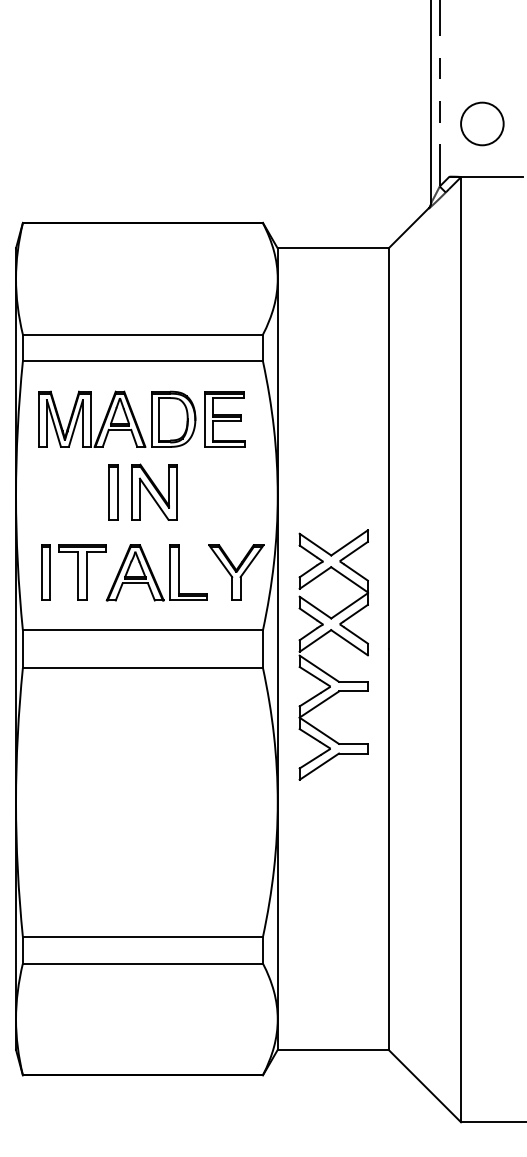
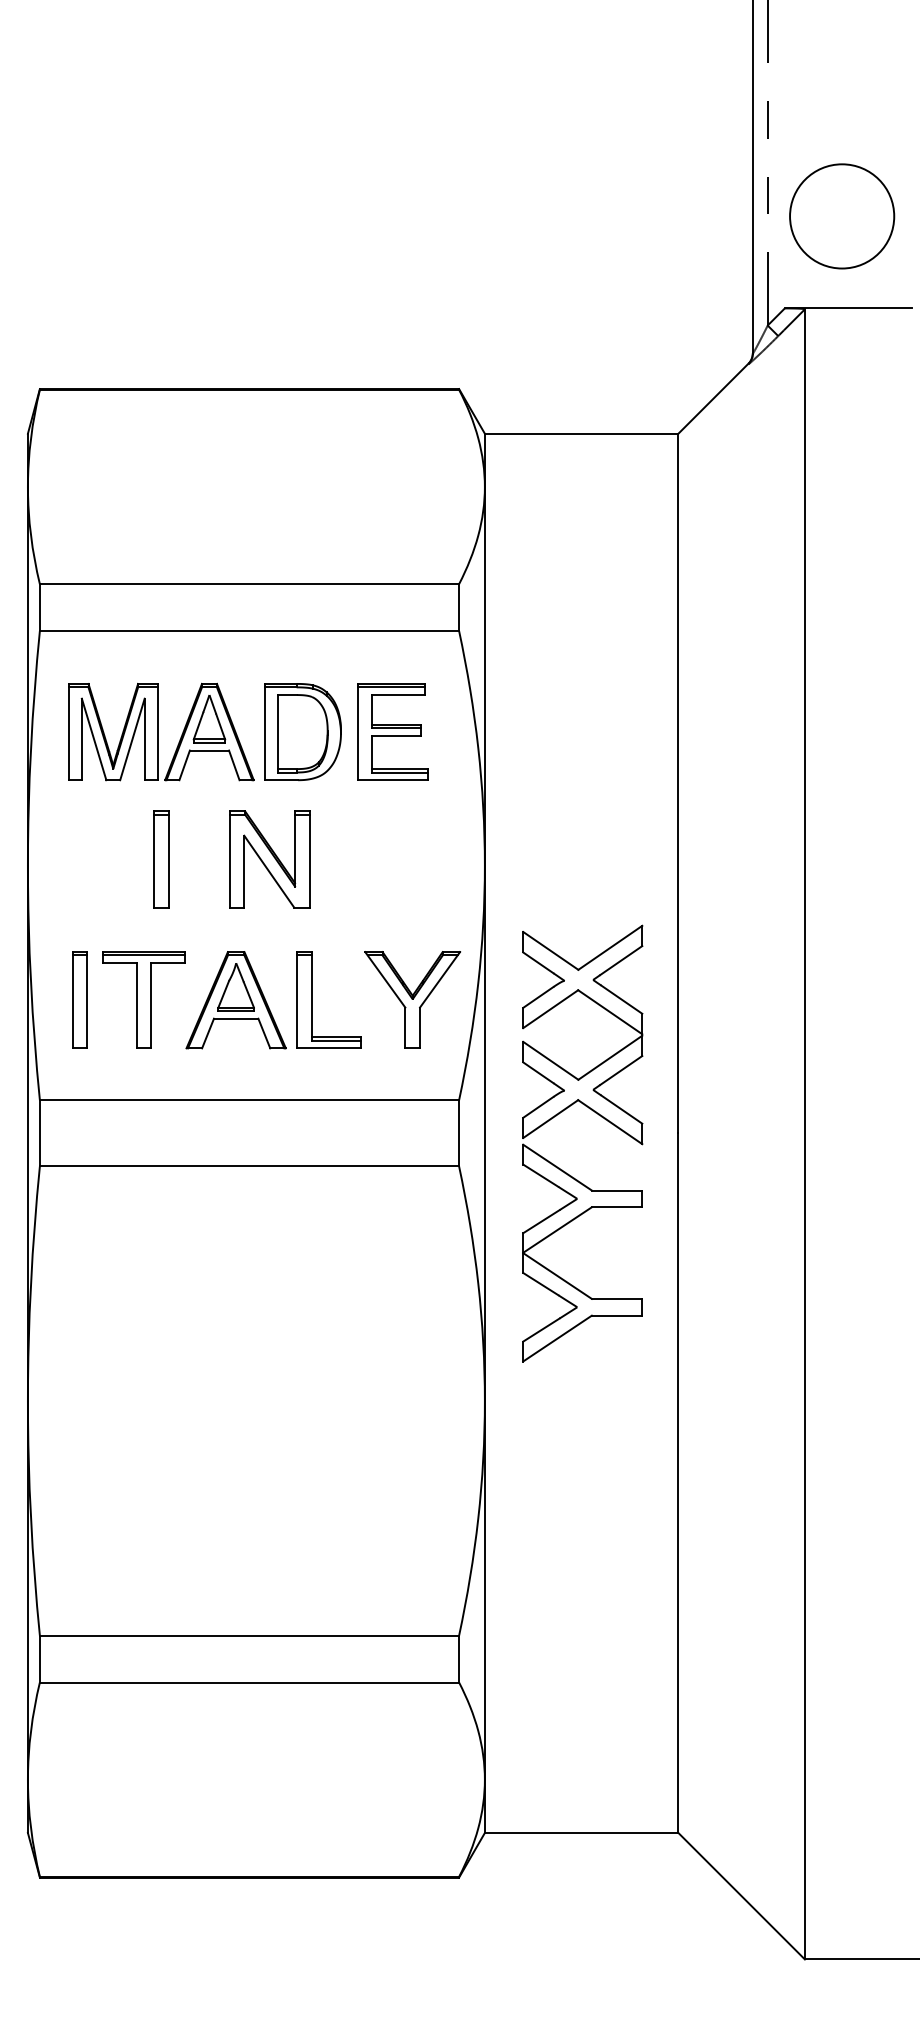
circle: (482, 123) -> (842, 215), size x1.4
part: (113, 492) -> (161, 859), moved

